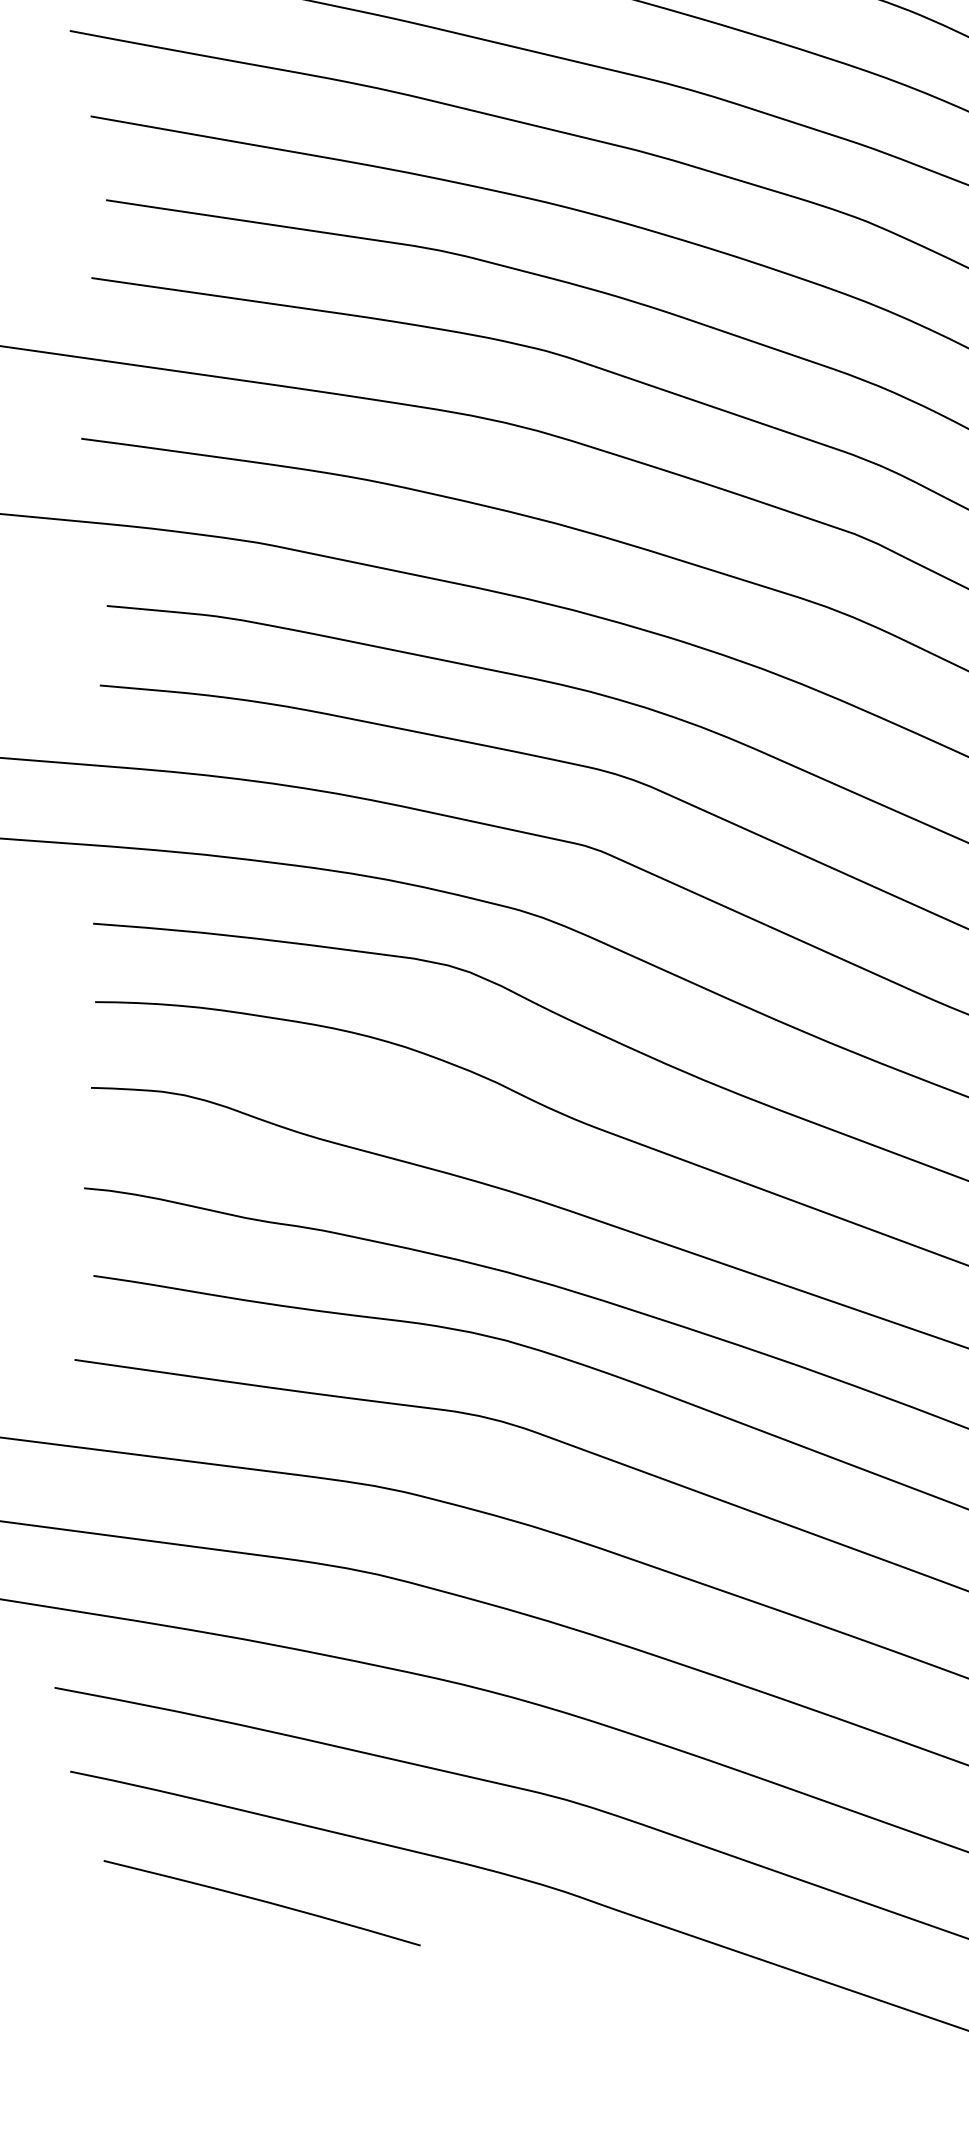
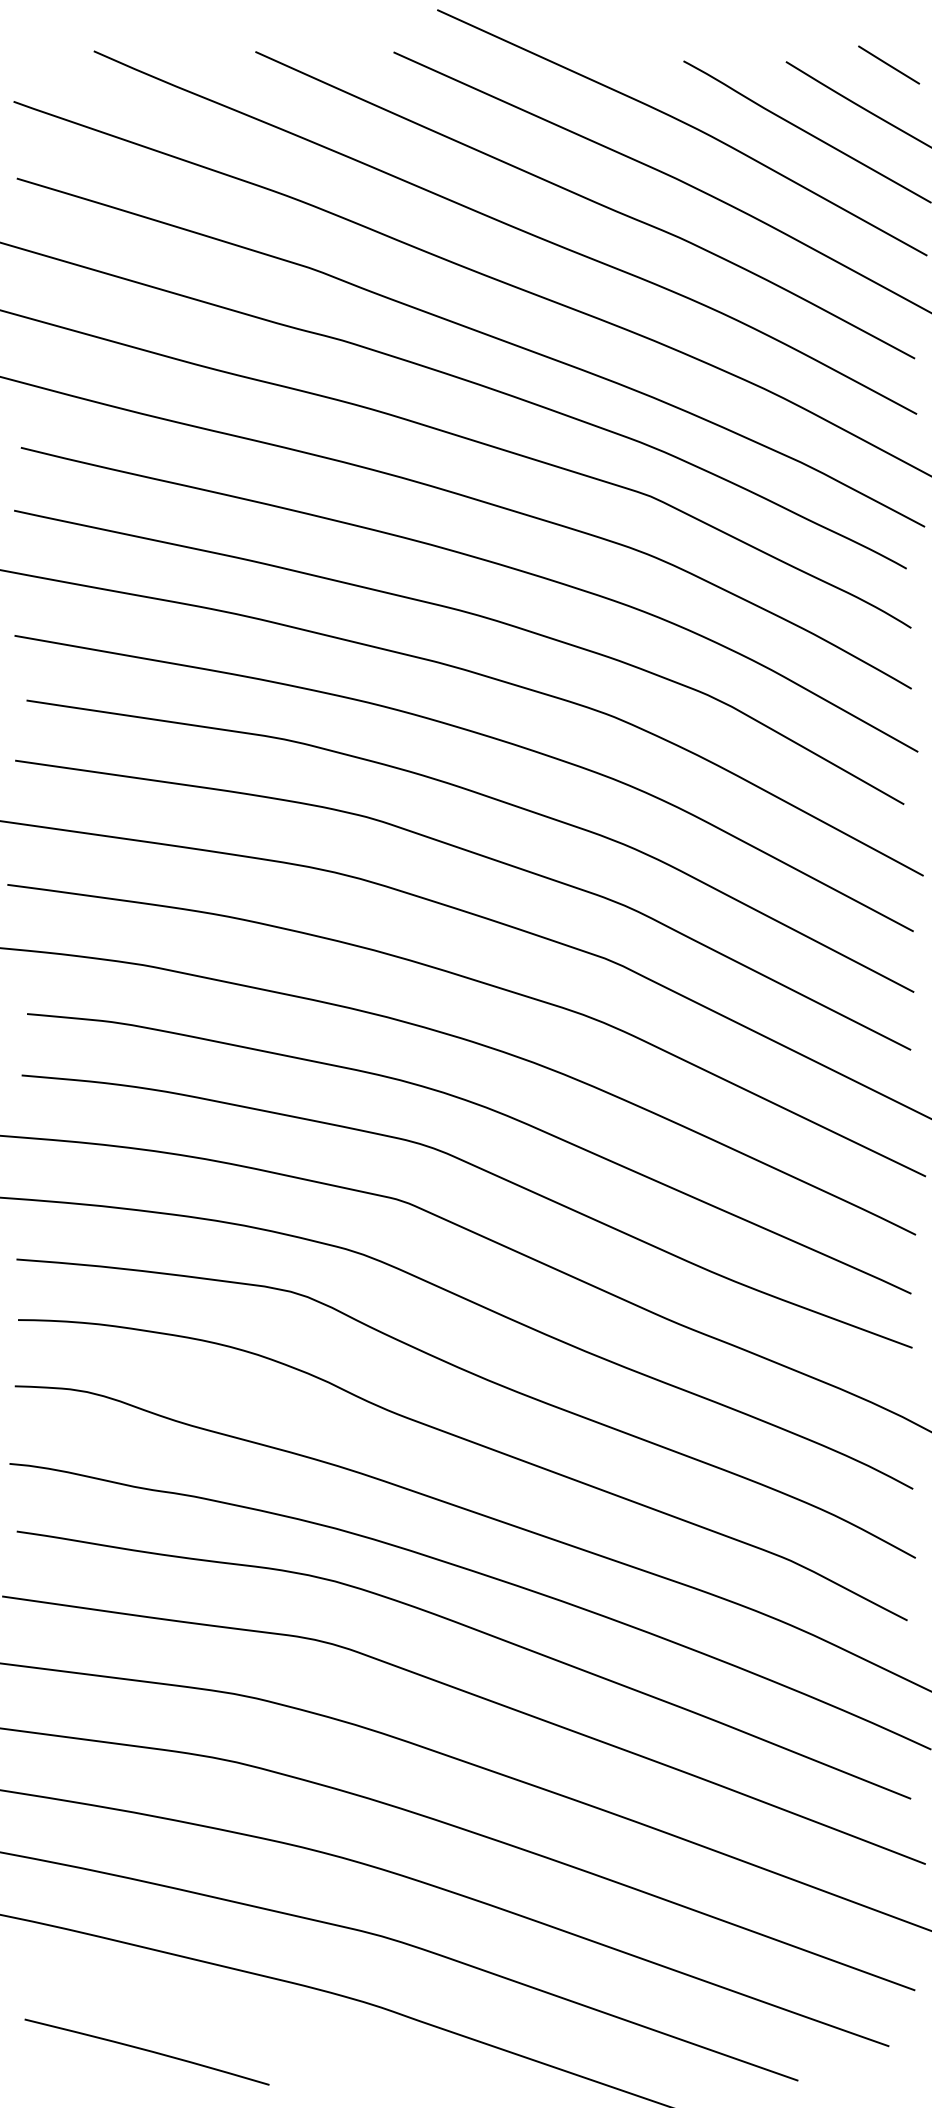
curve: (261, 1902) -> (146, 2051), moved

